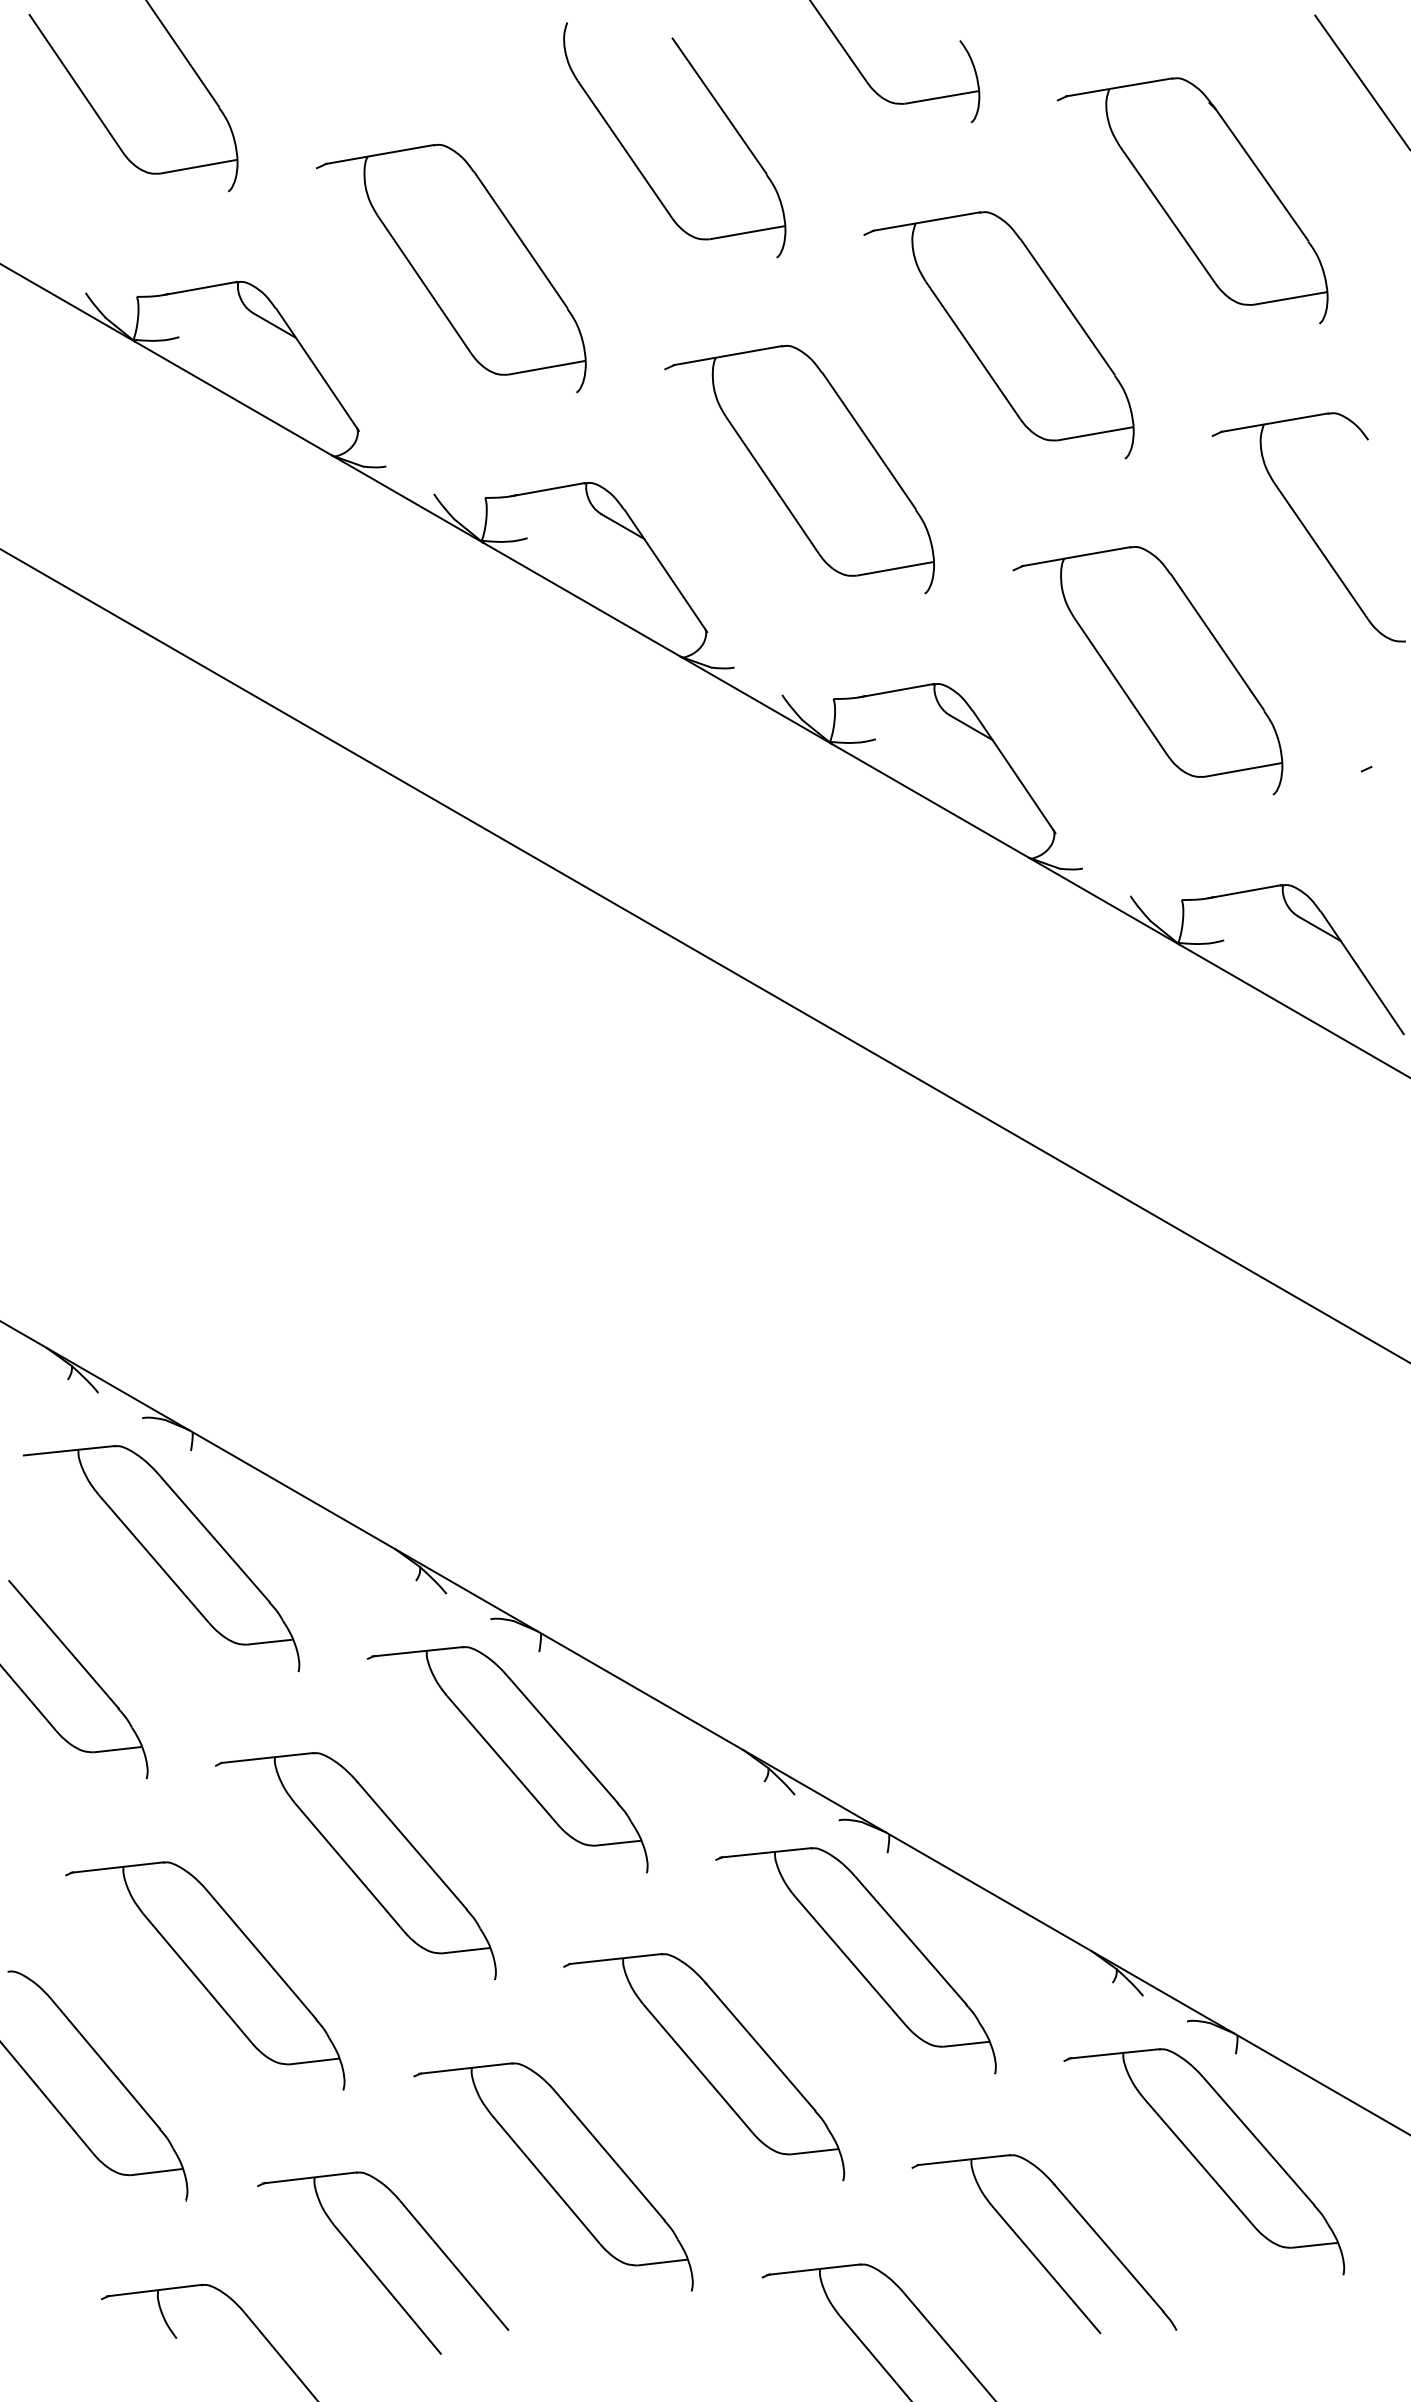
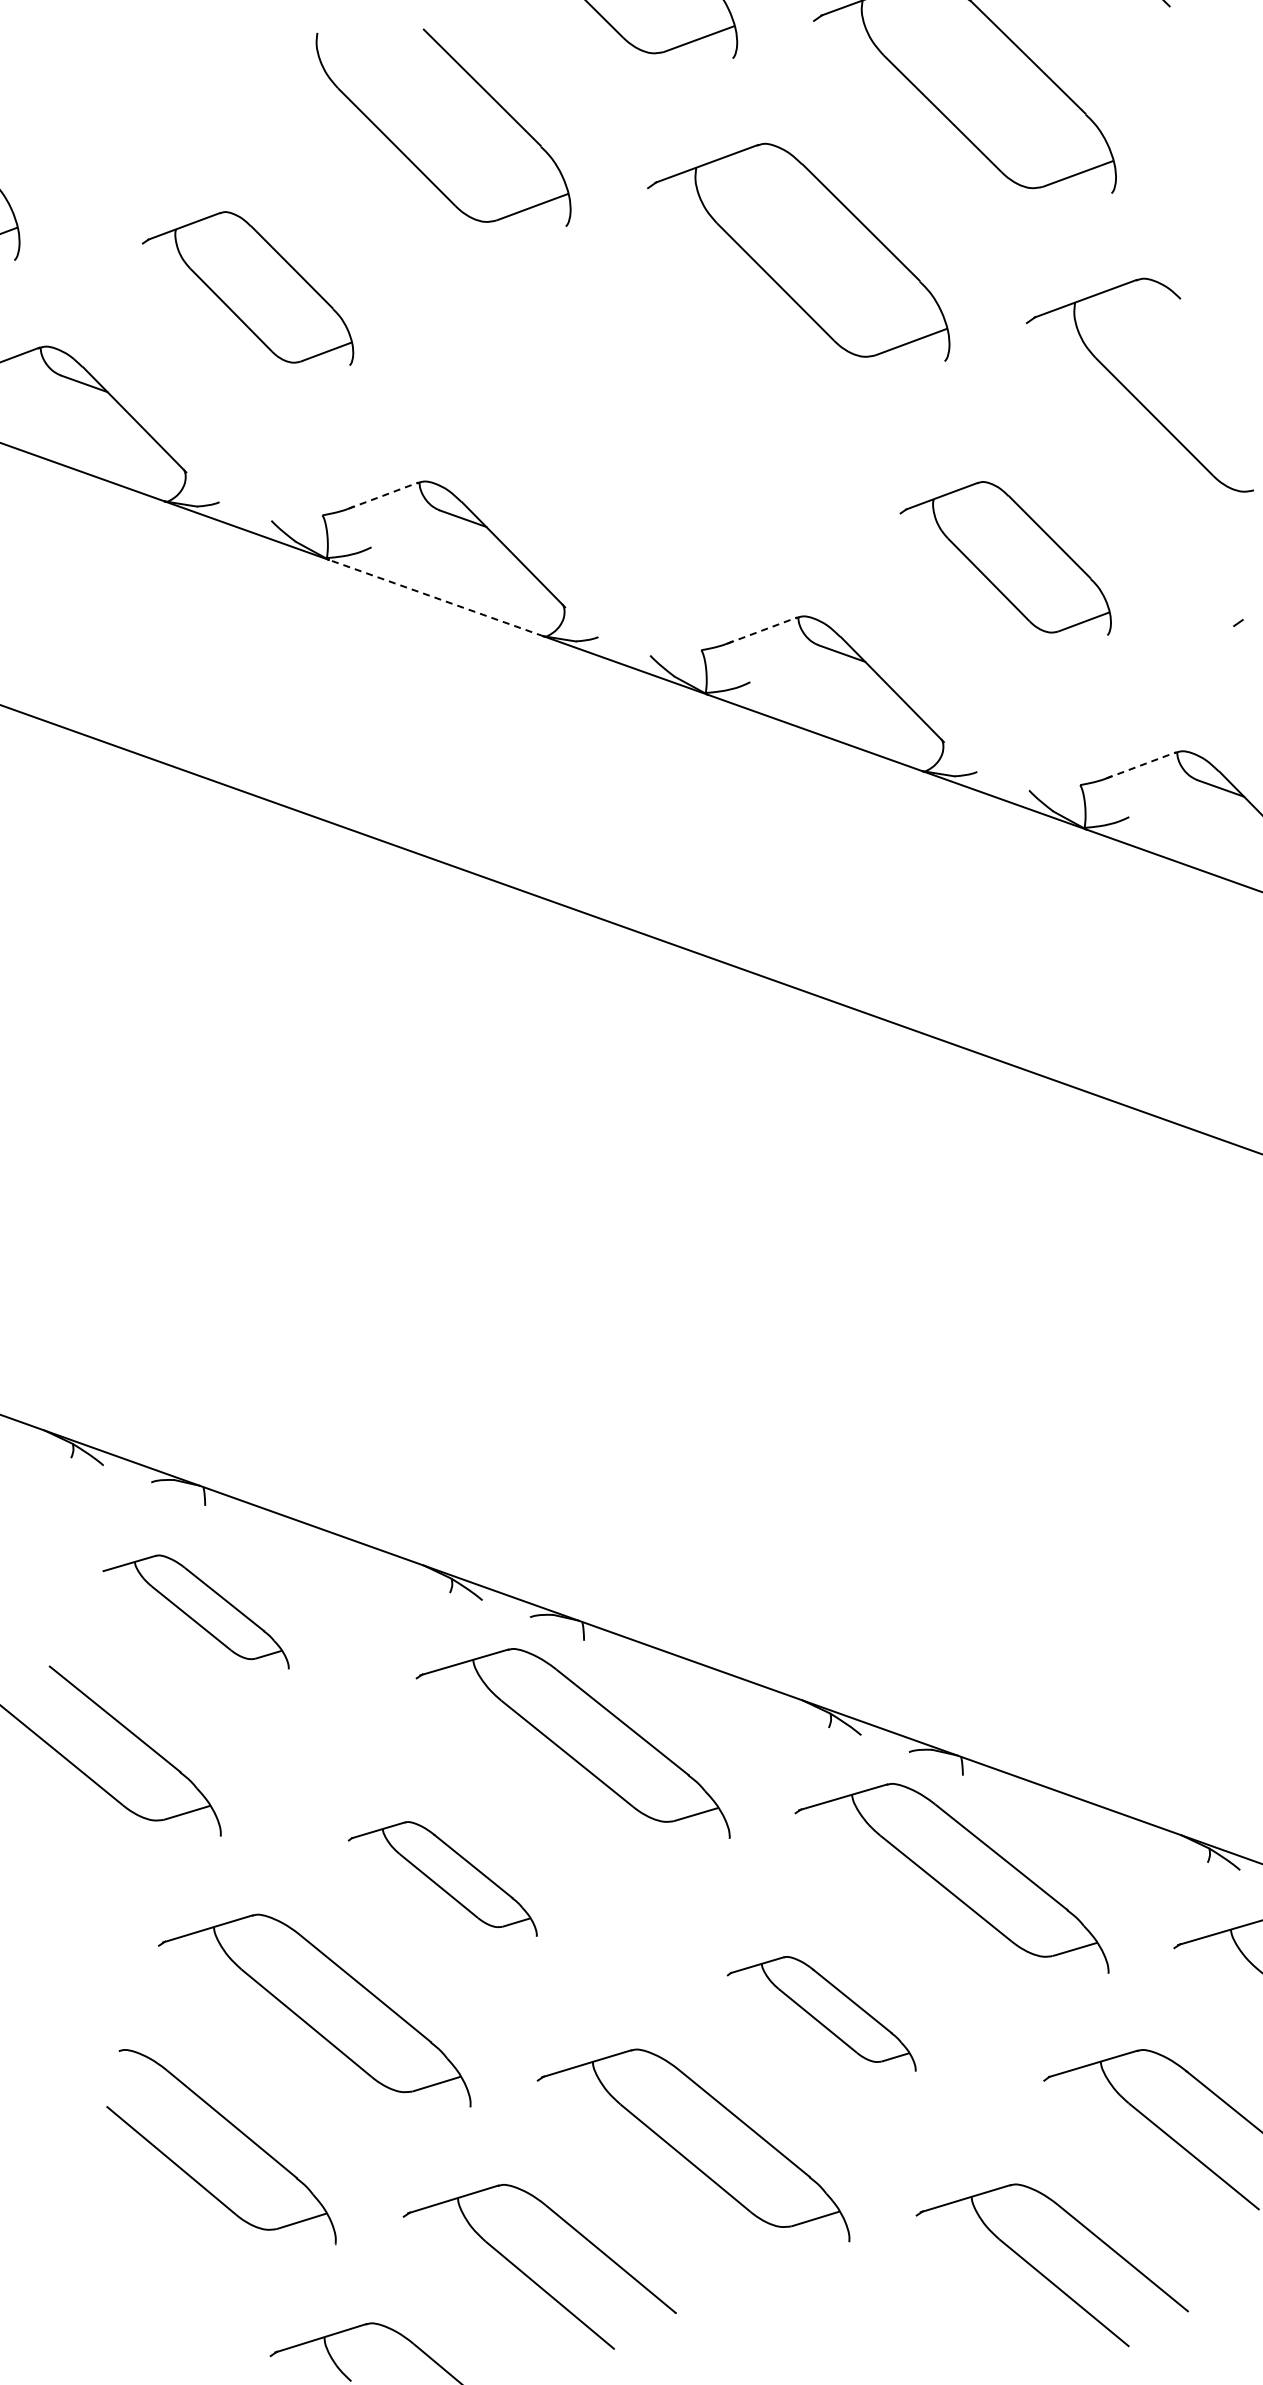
part: (451, 268) -> (247, 295), size x0.7
part: (799, 469) -> (626, 430), removed
line: (549, 489) -> (384, 495), solid -> dashed
line: (581, 599) -> (435, 597), solid -> dashed
part: (1147, 670) -> (1005, 565), size x0.7
line: (897, 690) -> (762, 630), solid -> dashed
line: (1245, 891) -> (1141, 765), solid -> dashed
part: (161, 1558) -> (195, 1616), size x0.6
part: (355, 1866) -> (442, 1884), size x0.6
part: (704, 2067) -> (821, 2019), size x0.6

